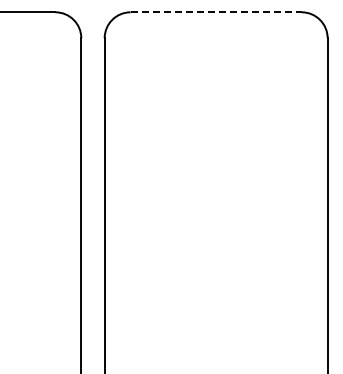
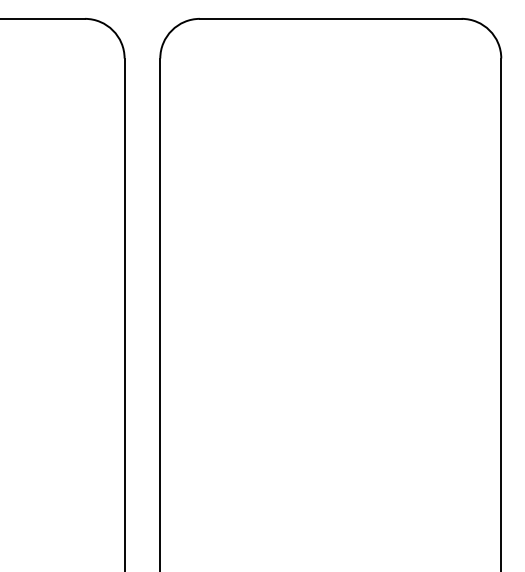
line: (216, 12) -> (331, 19), dashed -> solid

